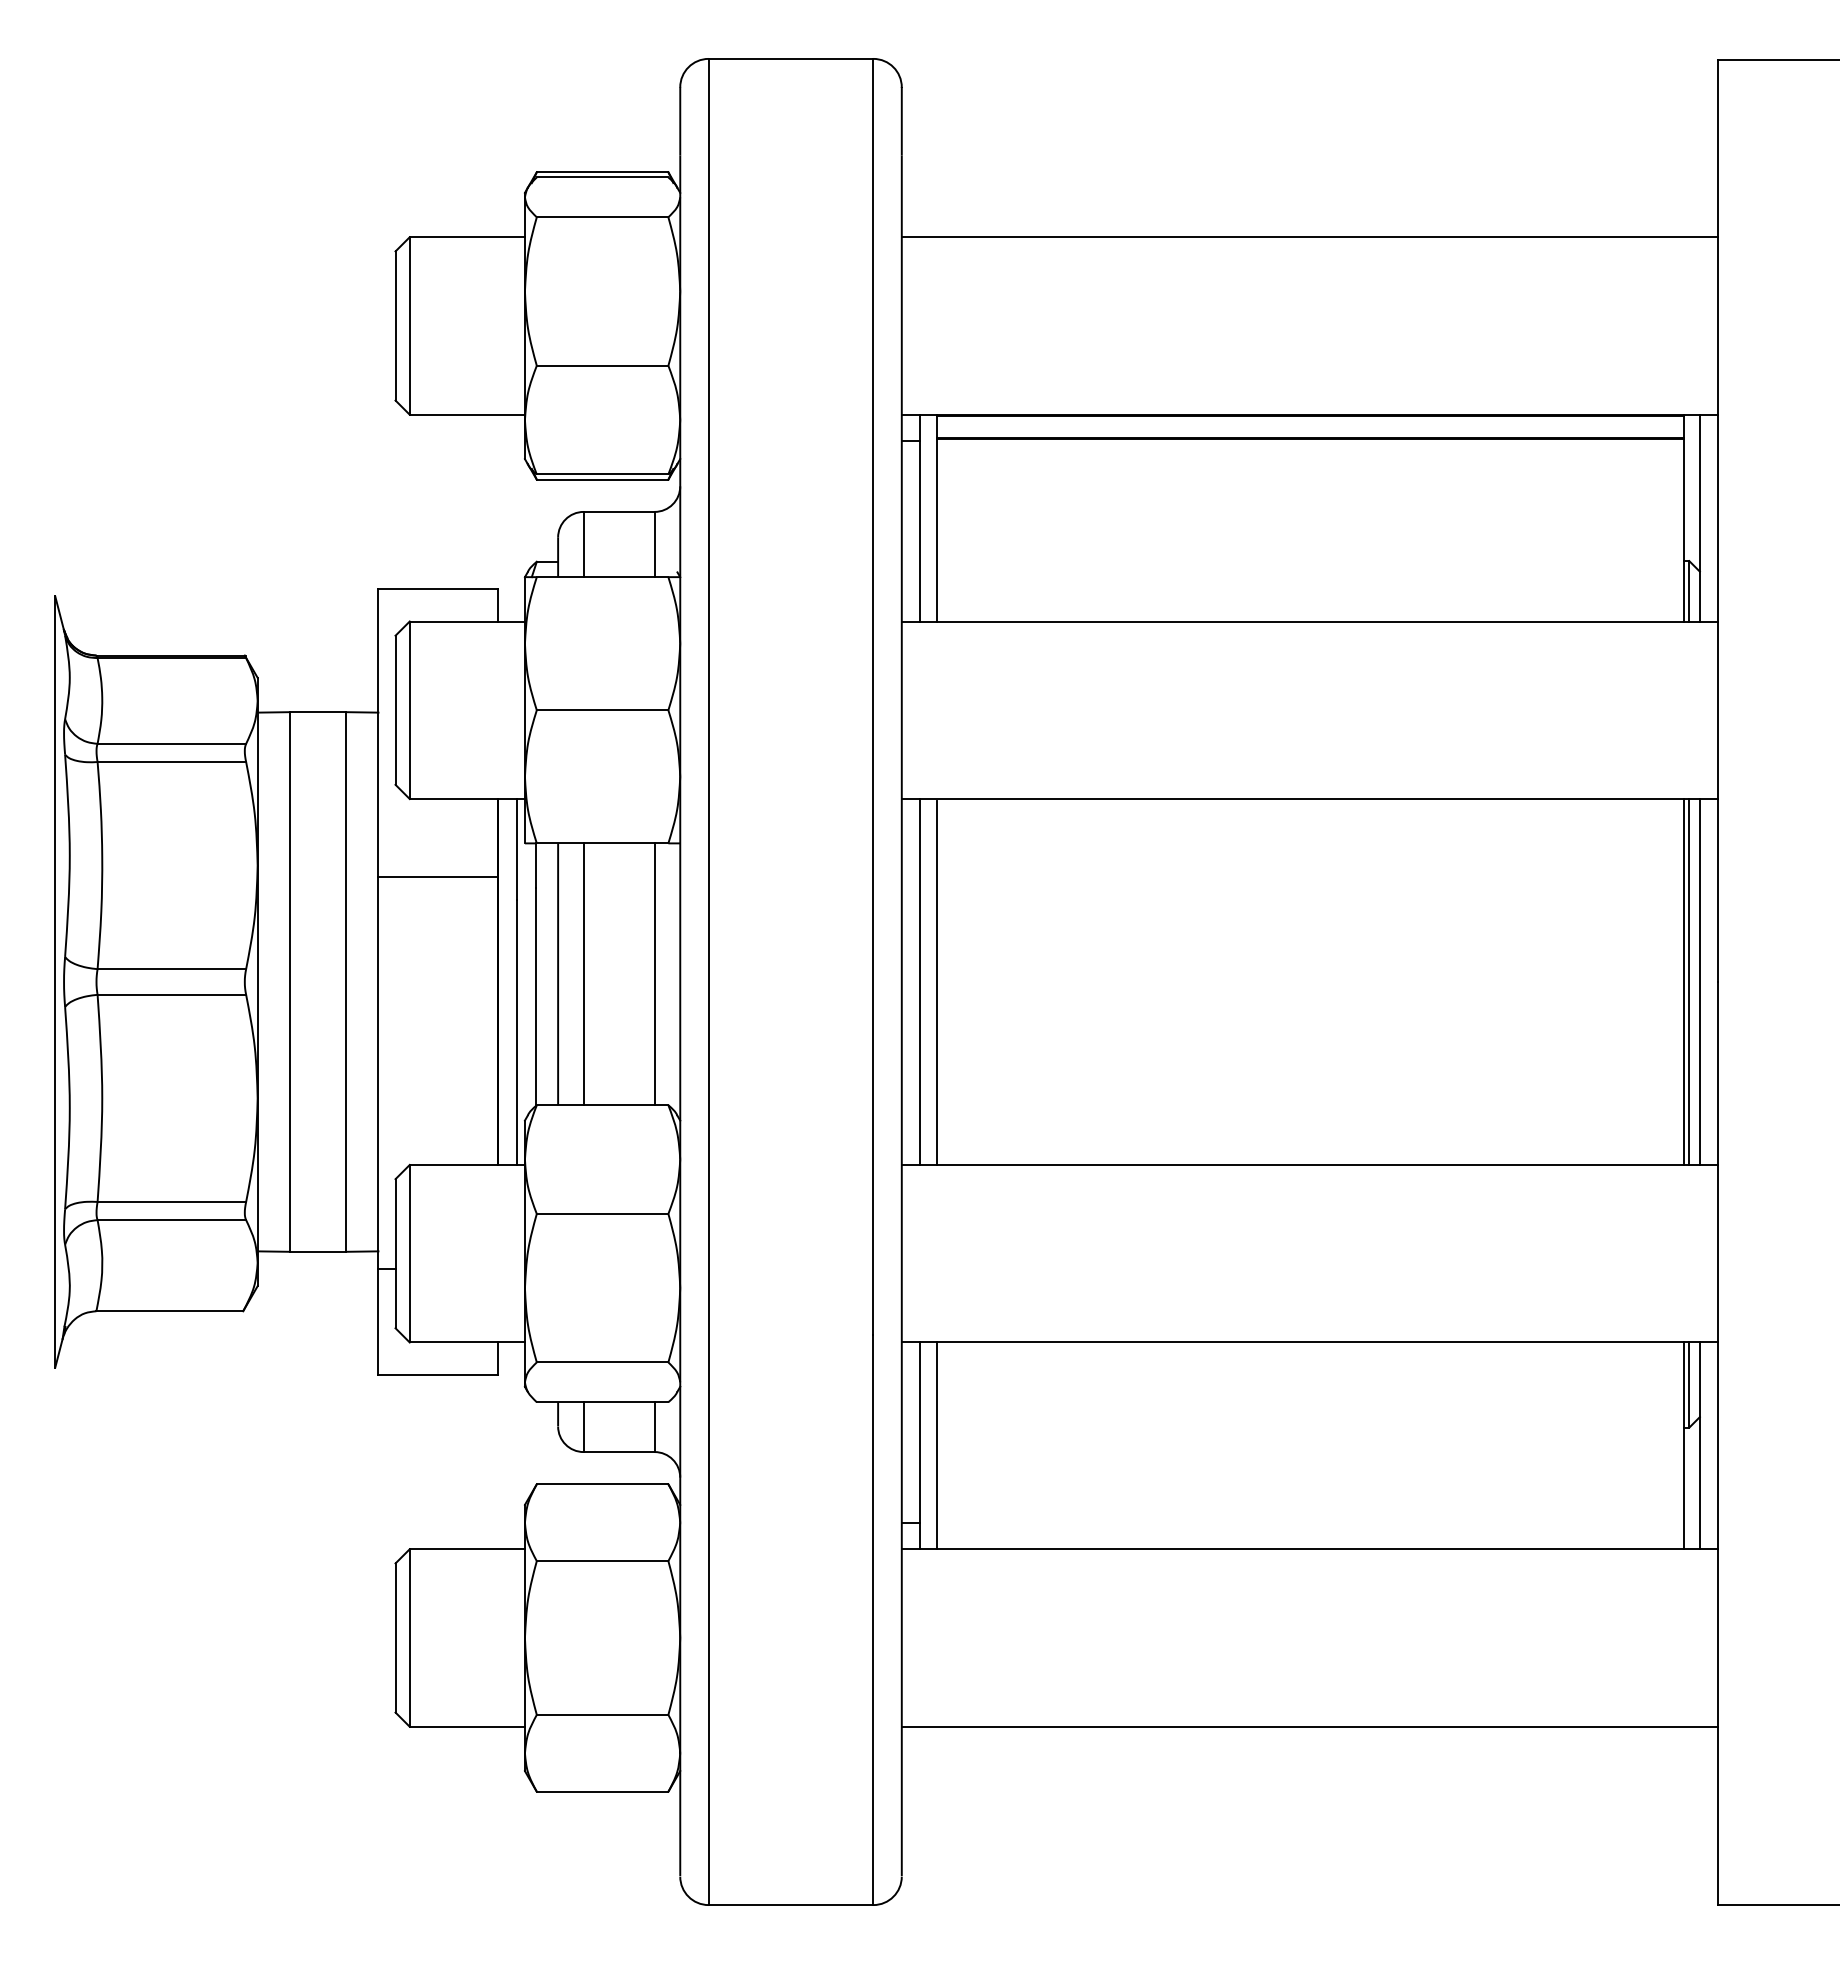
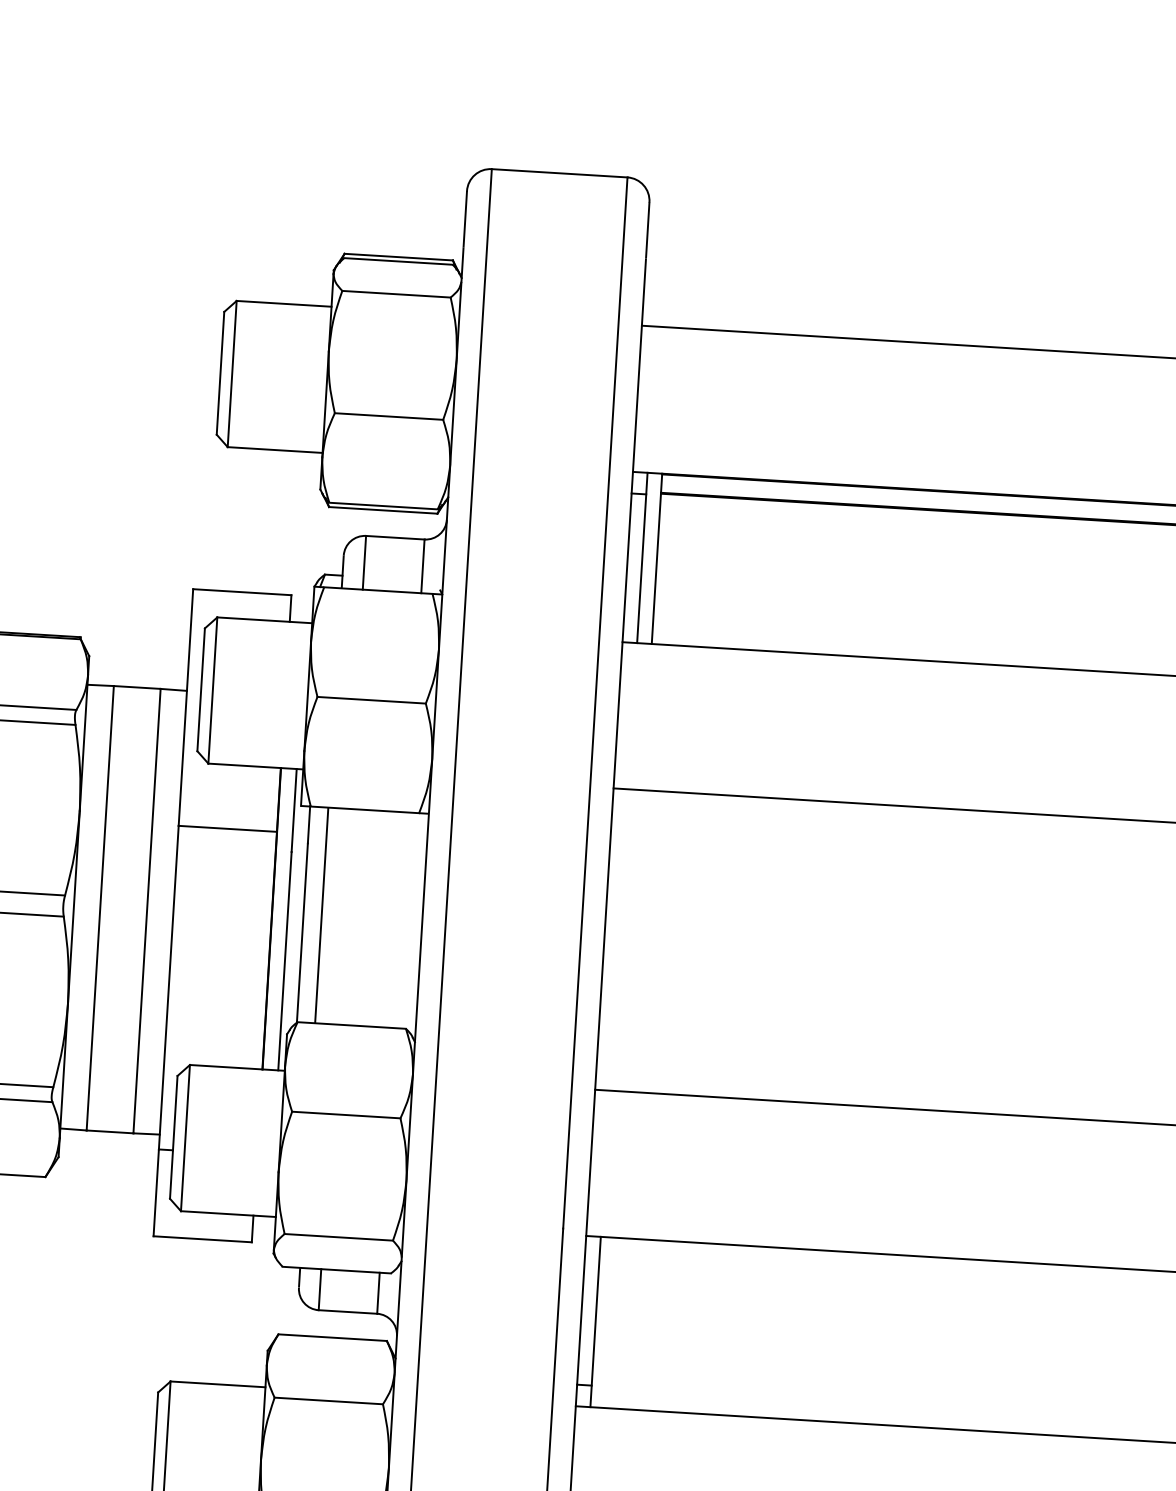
line: (583, 974) -> (342, 916), removed
line: (654, 974) -> (401, 920), removed
line: (919, 981) -> (618, 939), removed
line: (937, 982) -> (633, 941), removed
line: (937, 1445) -> (610, 1322), removed

